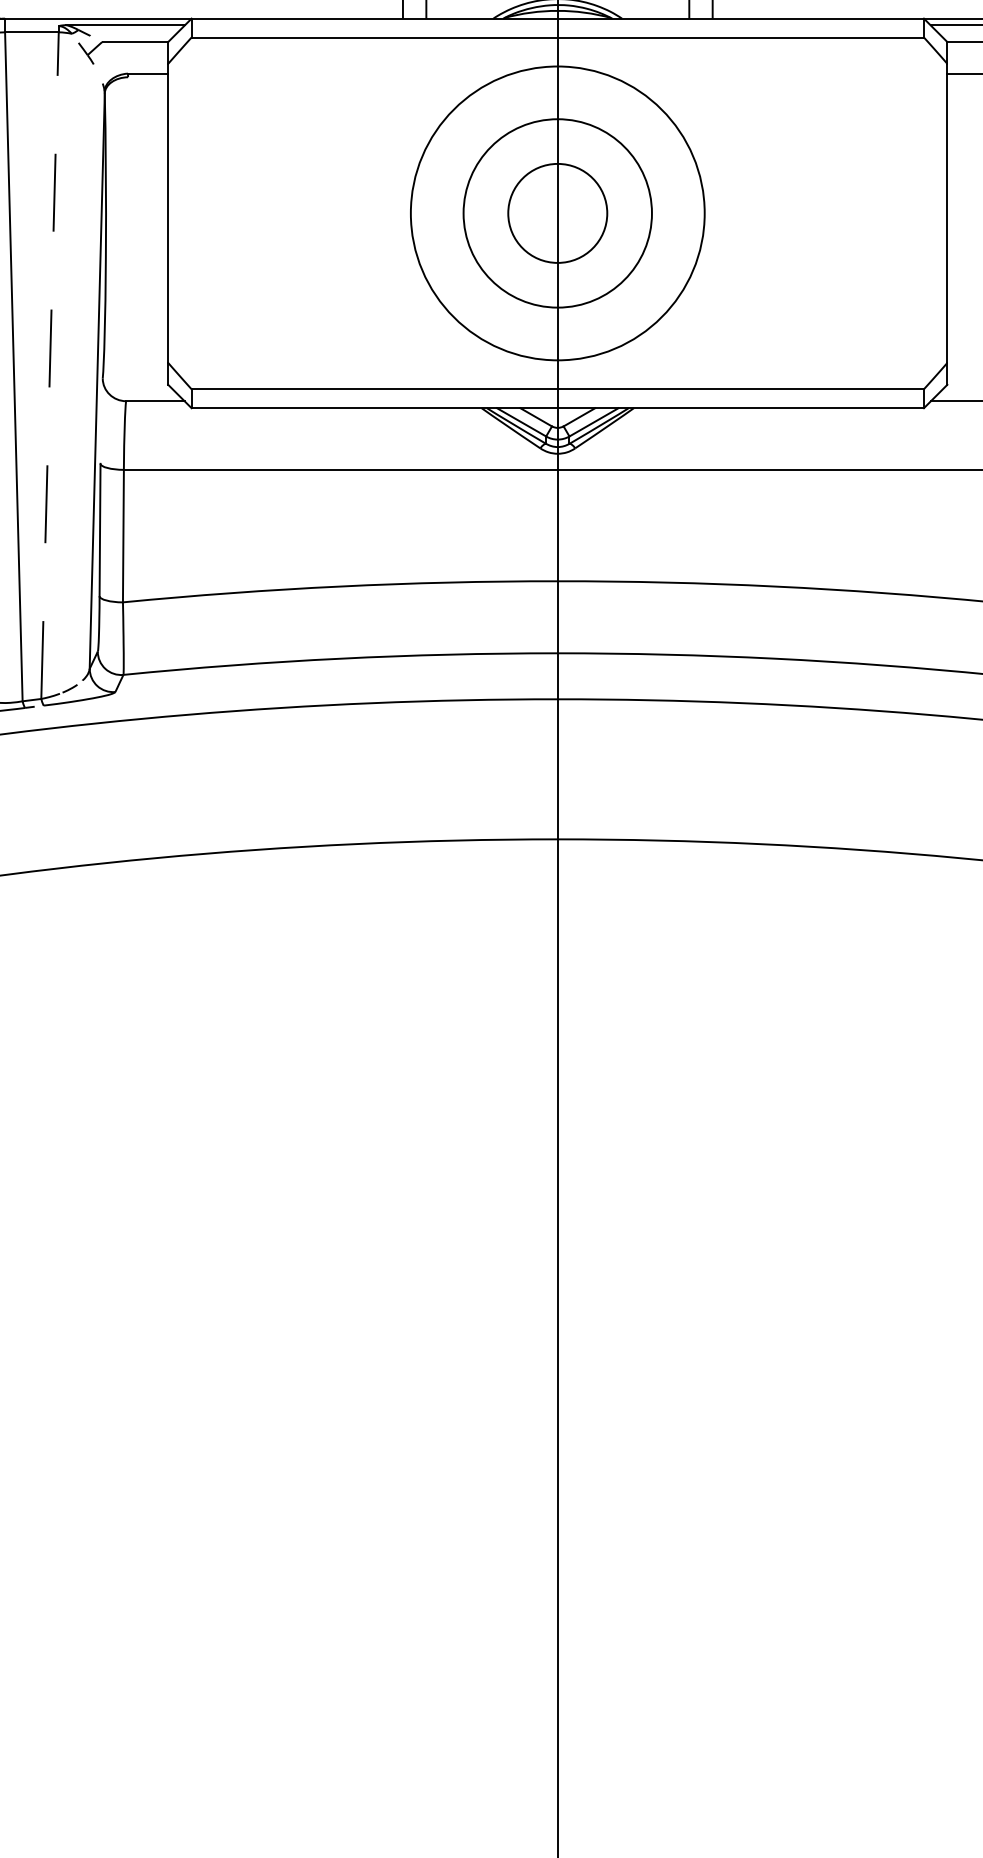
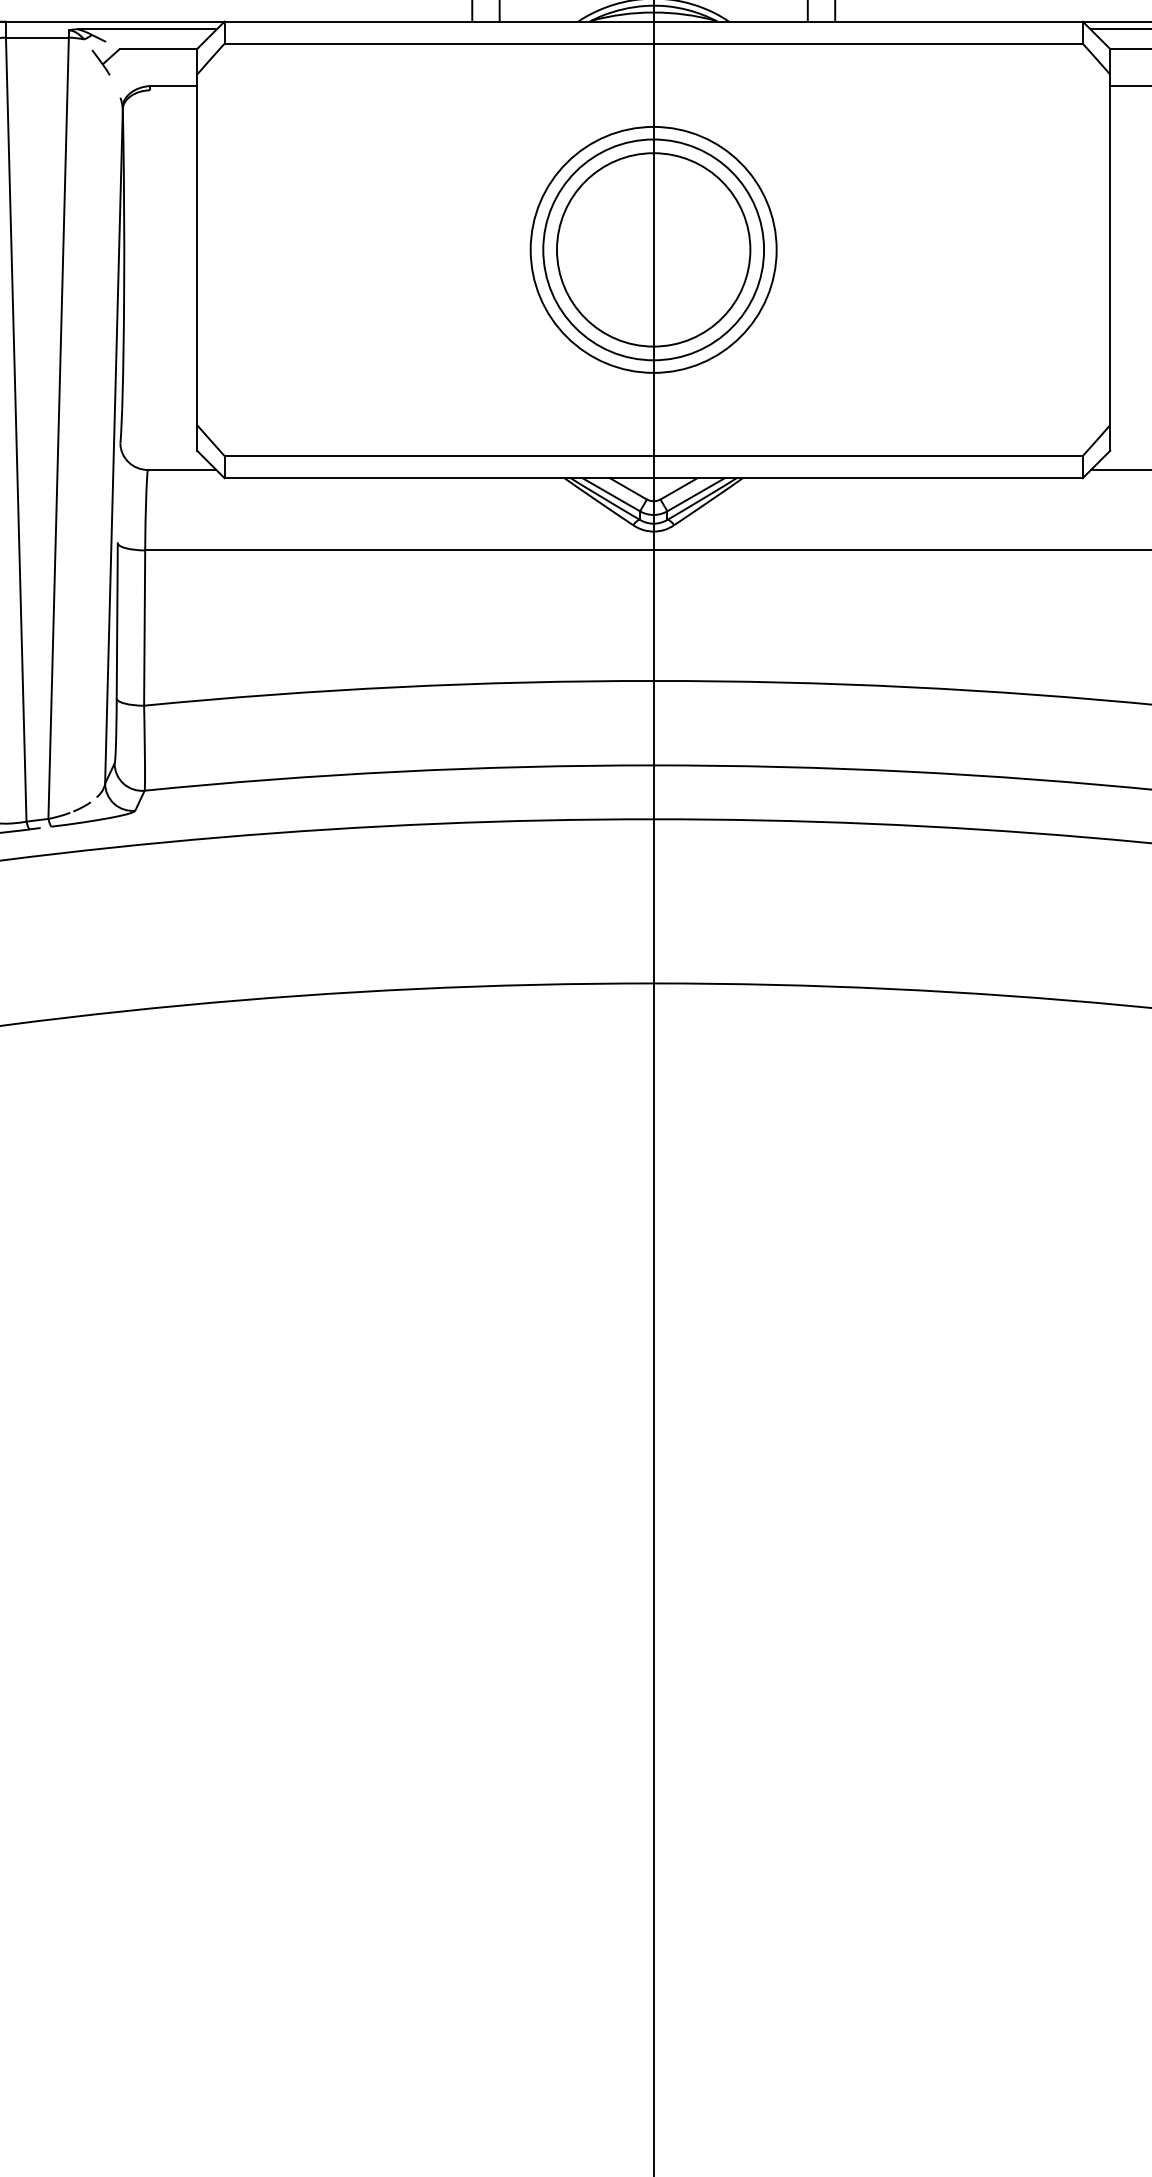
circle: (557, 213) -> (653, 249), size x0.71
circle: (557, 213) -> (653, 249), size x1.67
line: (49, 365) -> (58, 428), dashed -> solid

